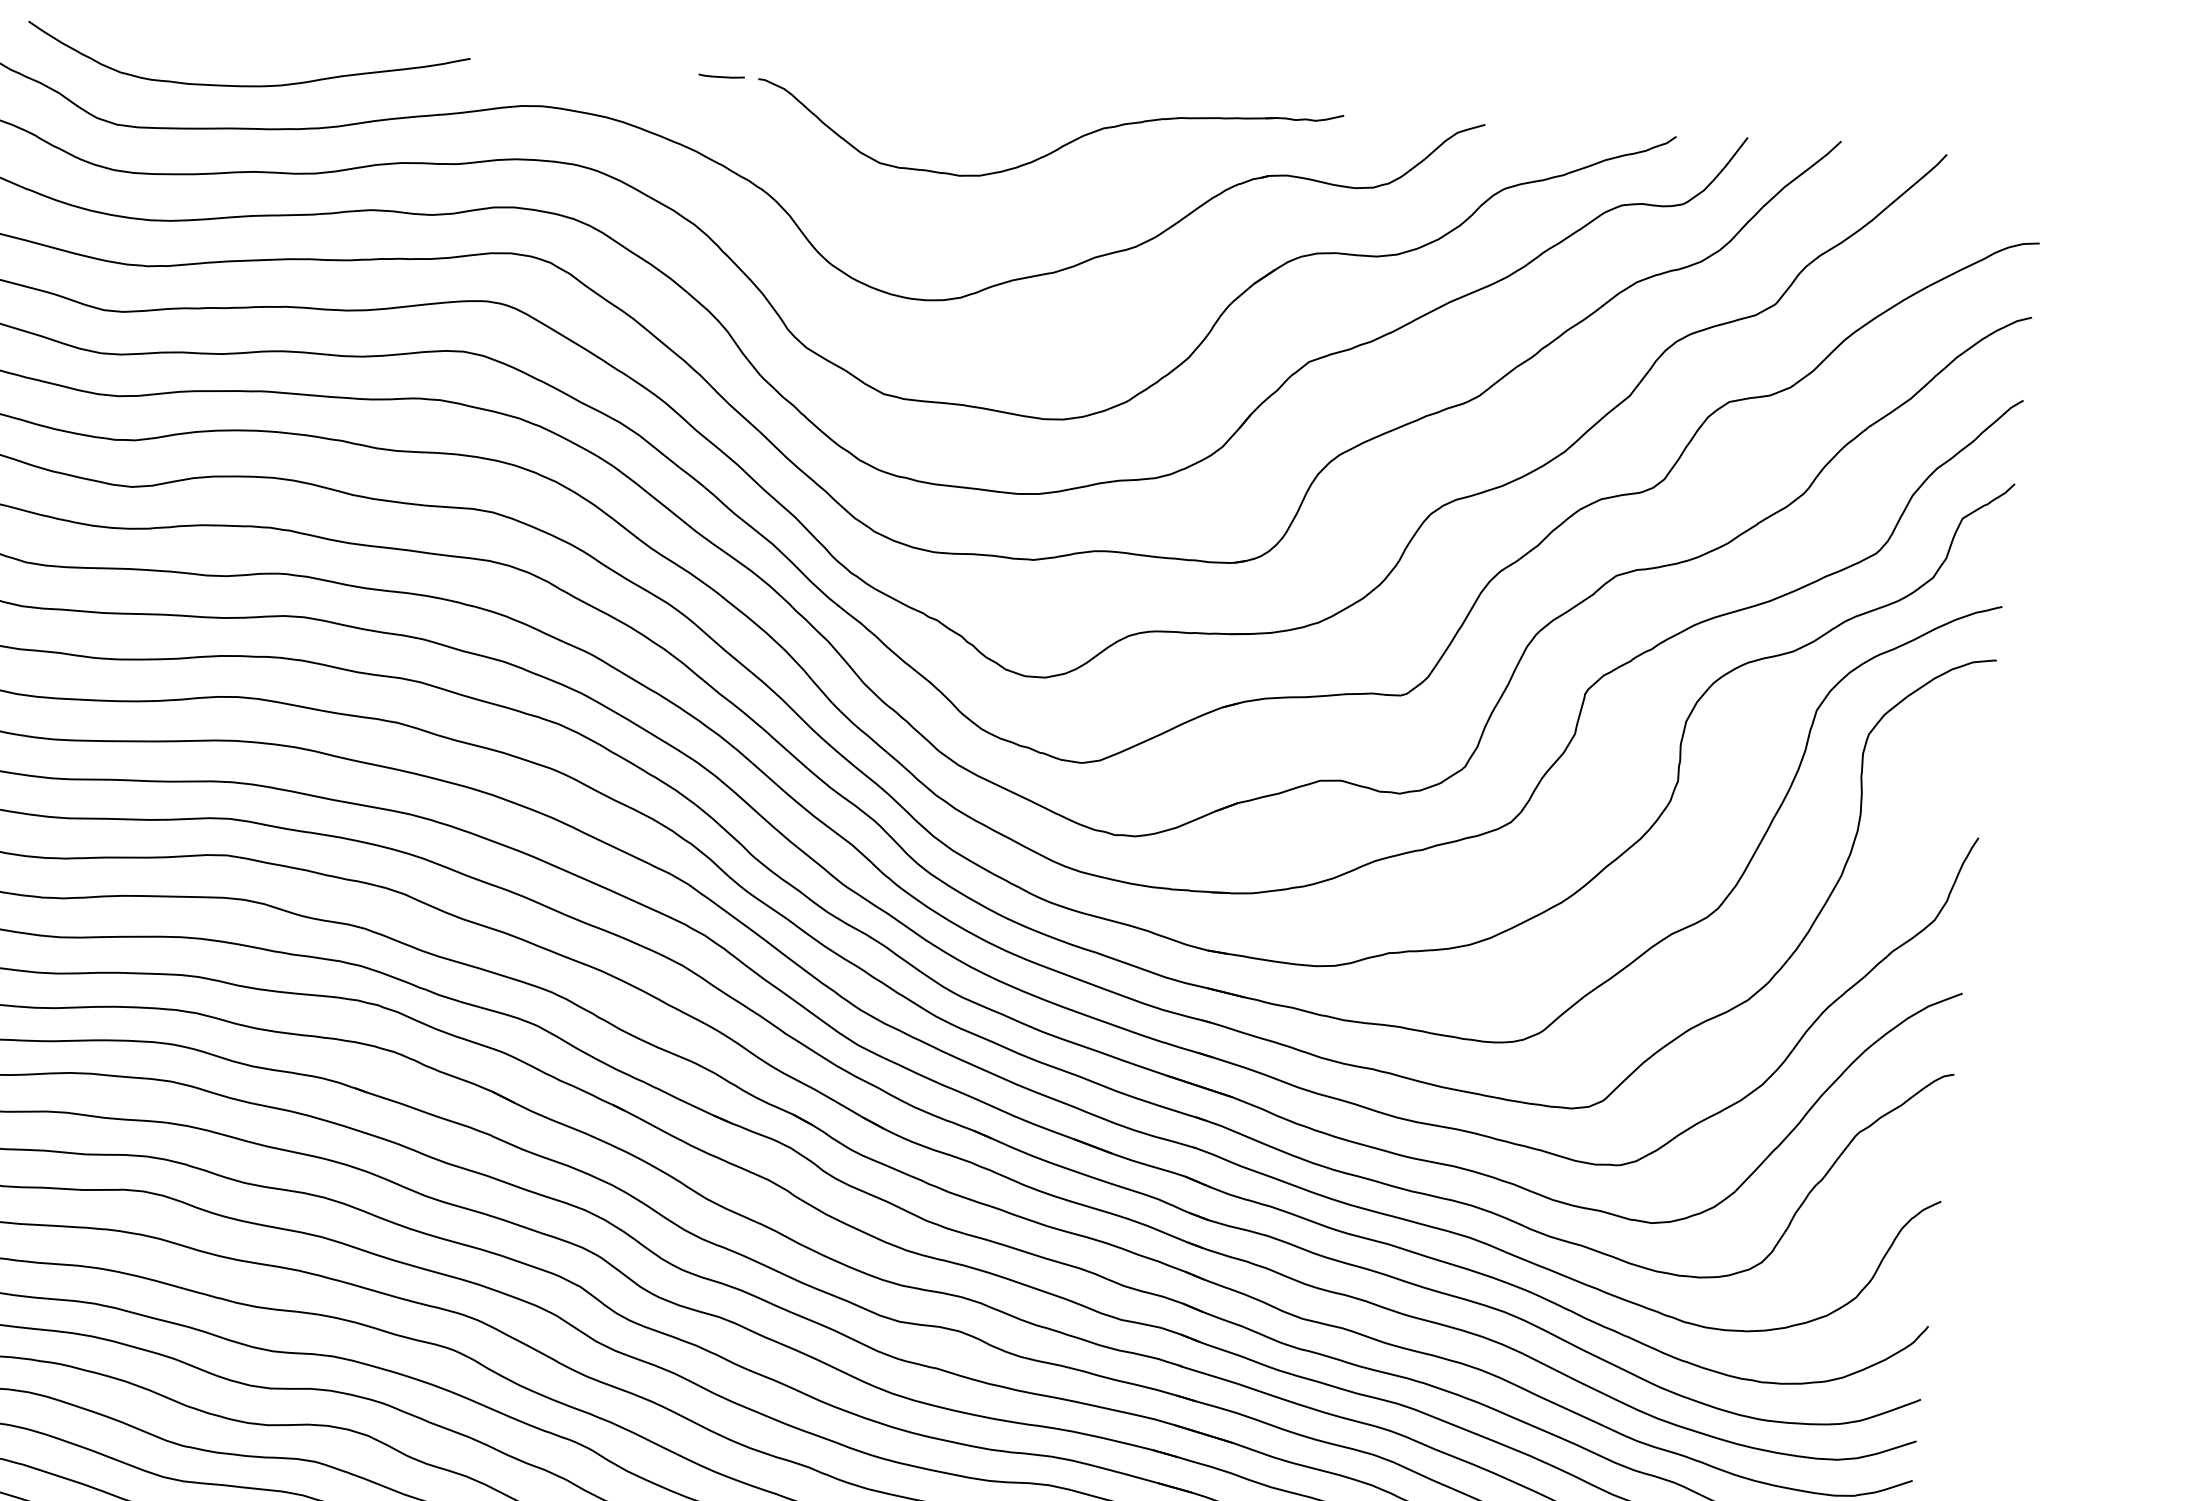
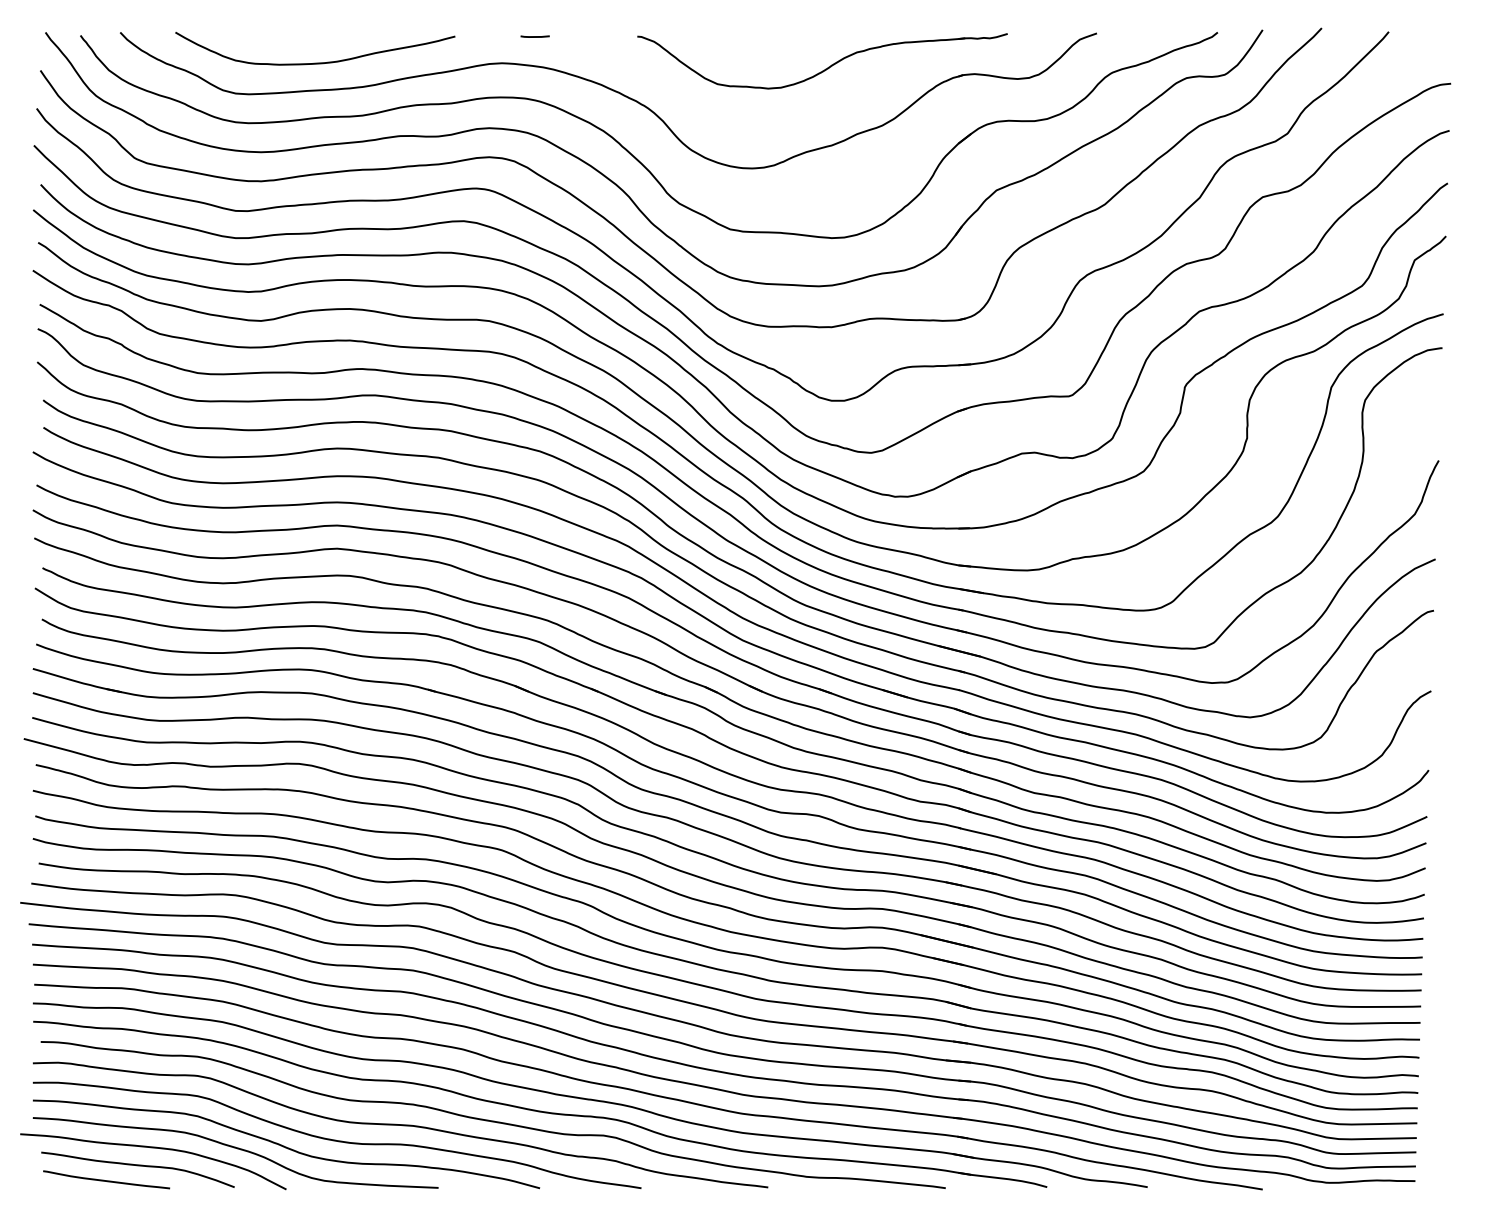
line: (720, 76) -> (534, 36), moved

